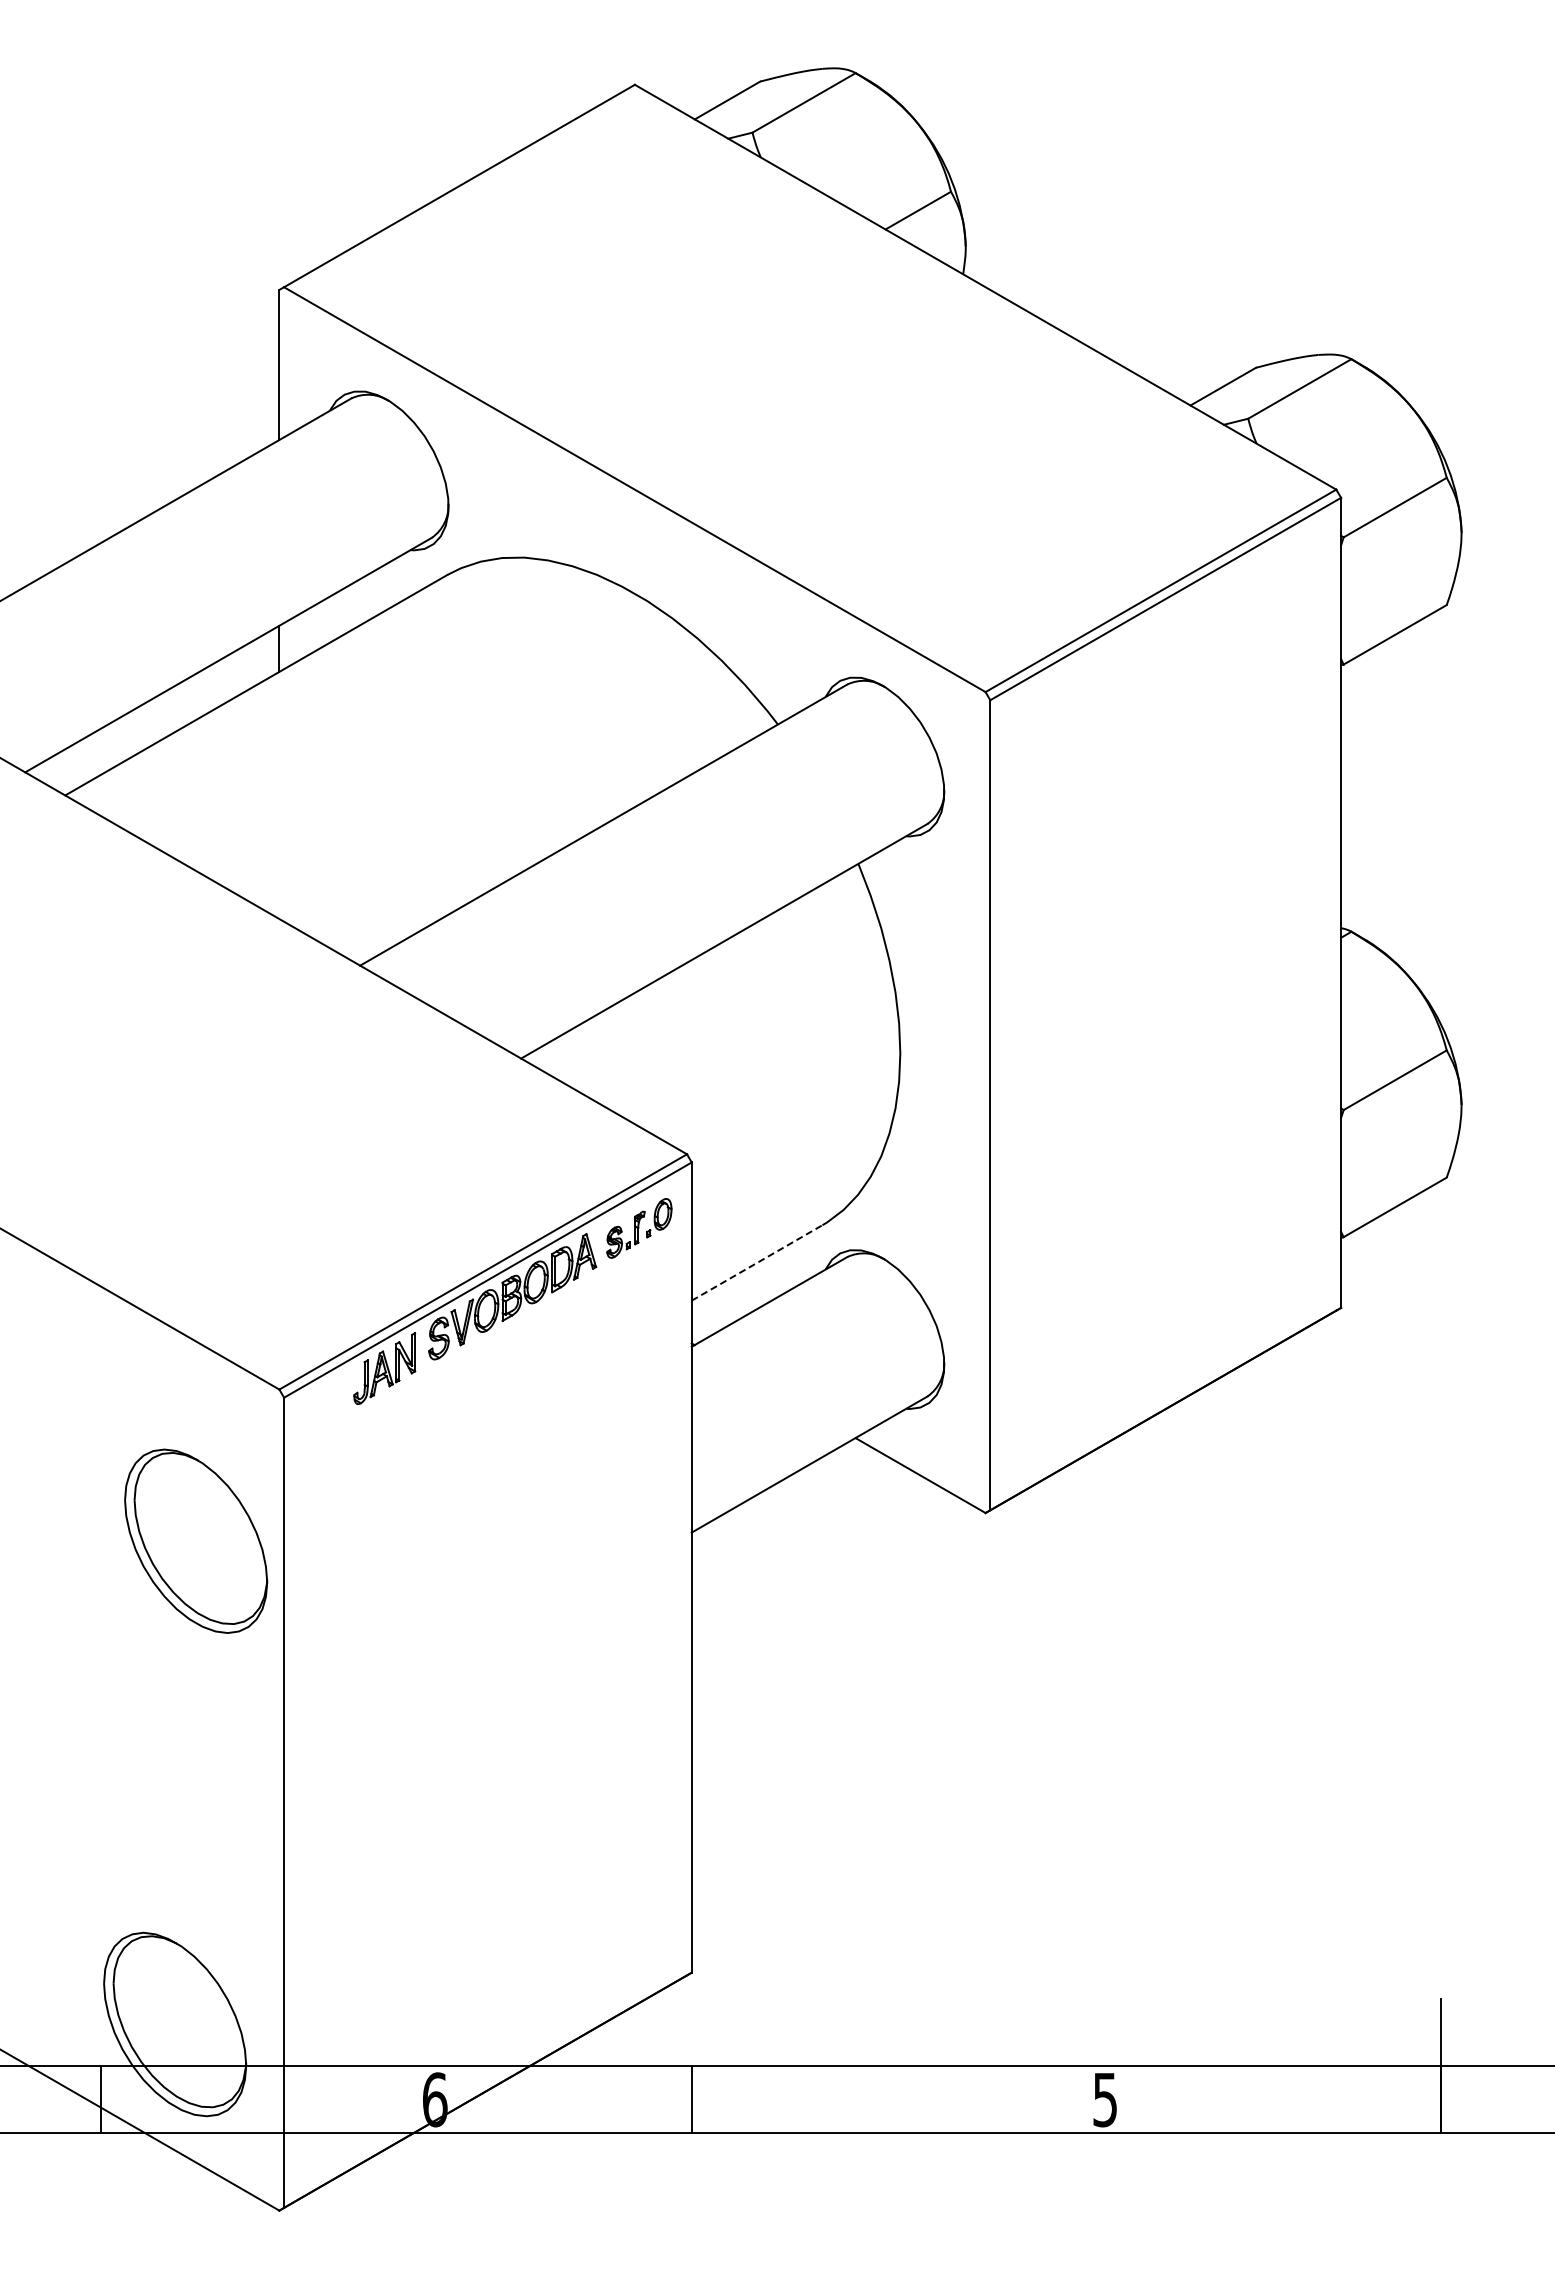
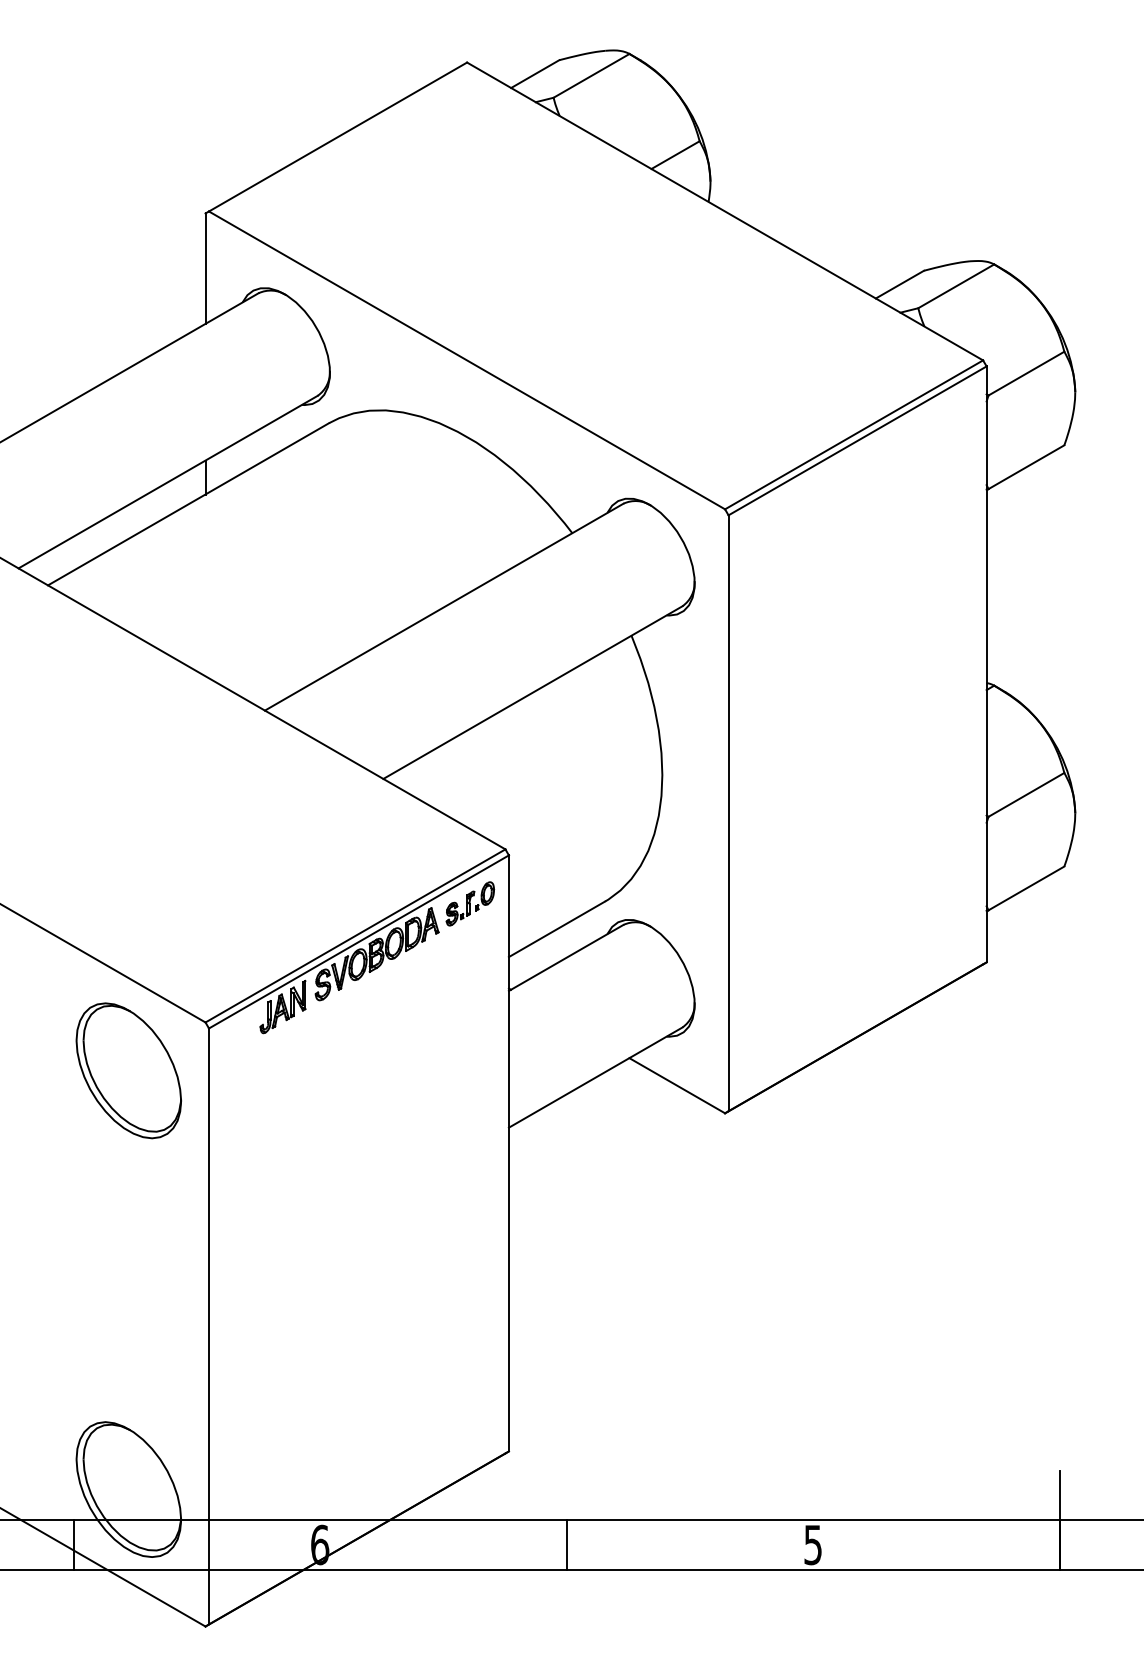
line: (757, 1262) -> (557, 928), dashed -> solid
part: (196, 1540) -> (129, 1070), moved
line: (691, 2099) -> (566, 1544), moved

